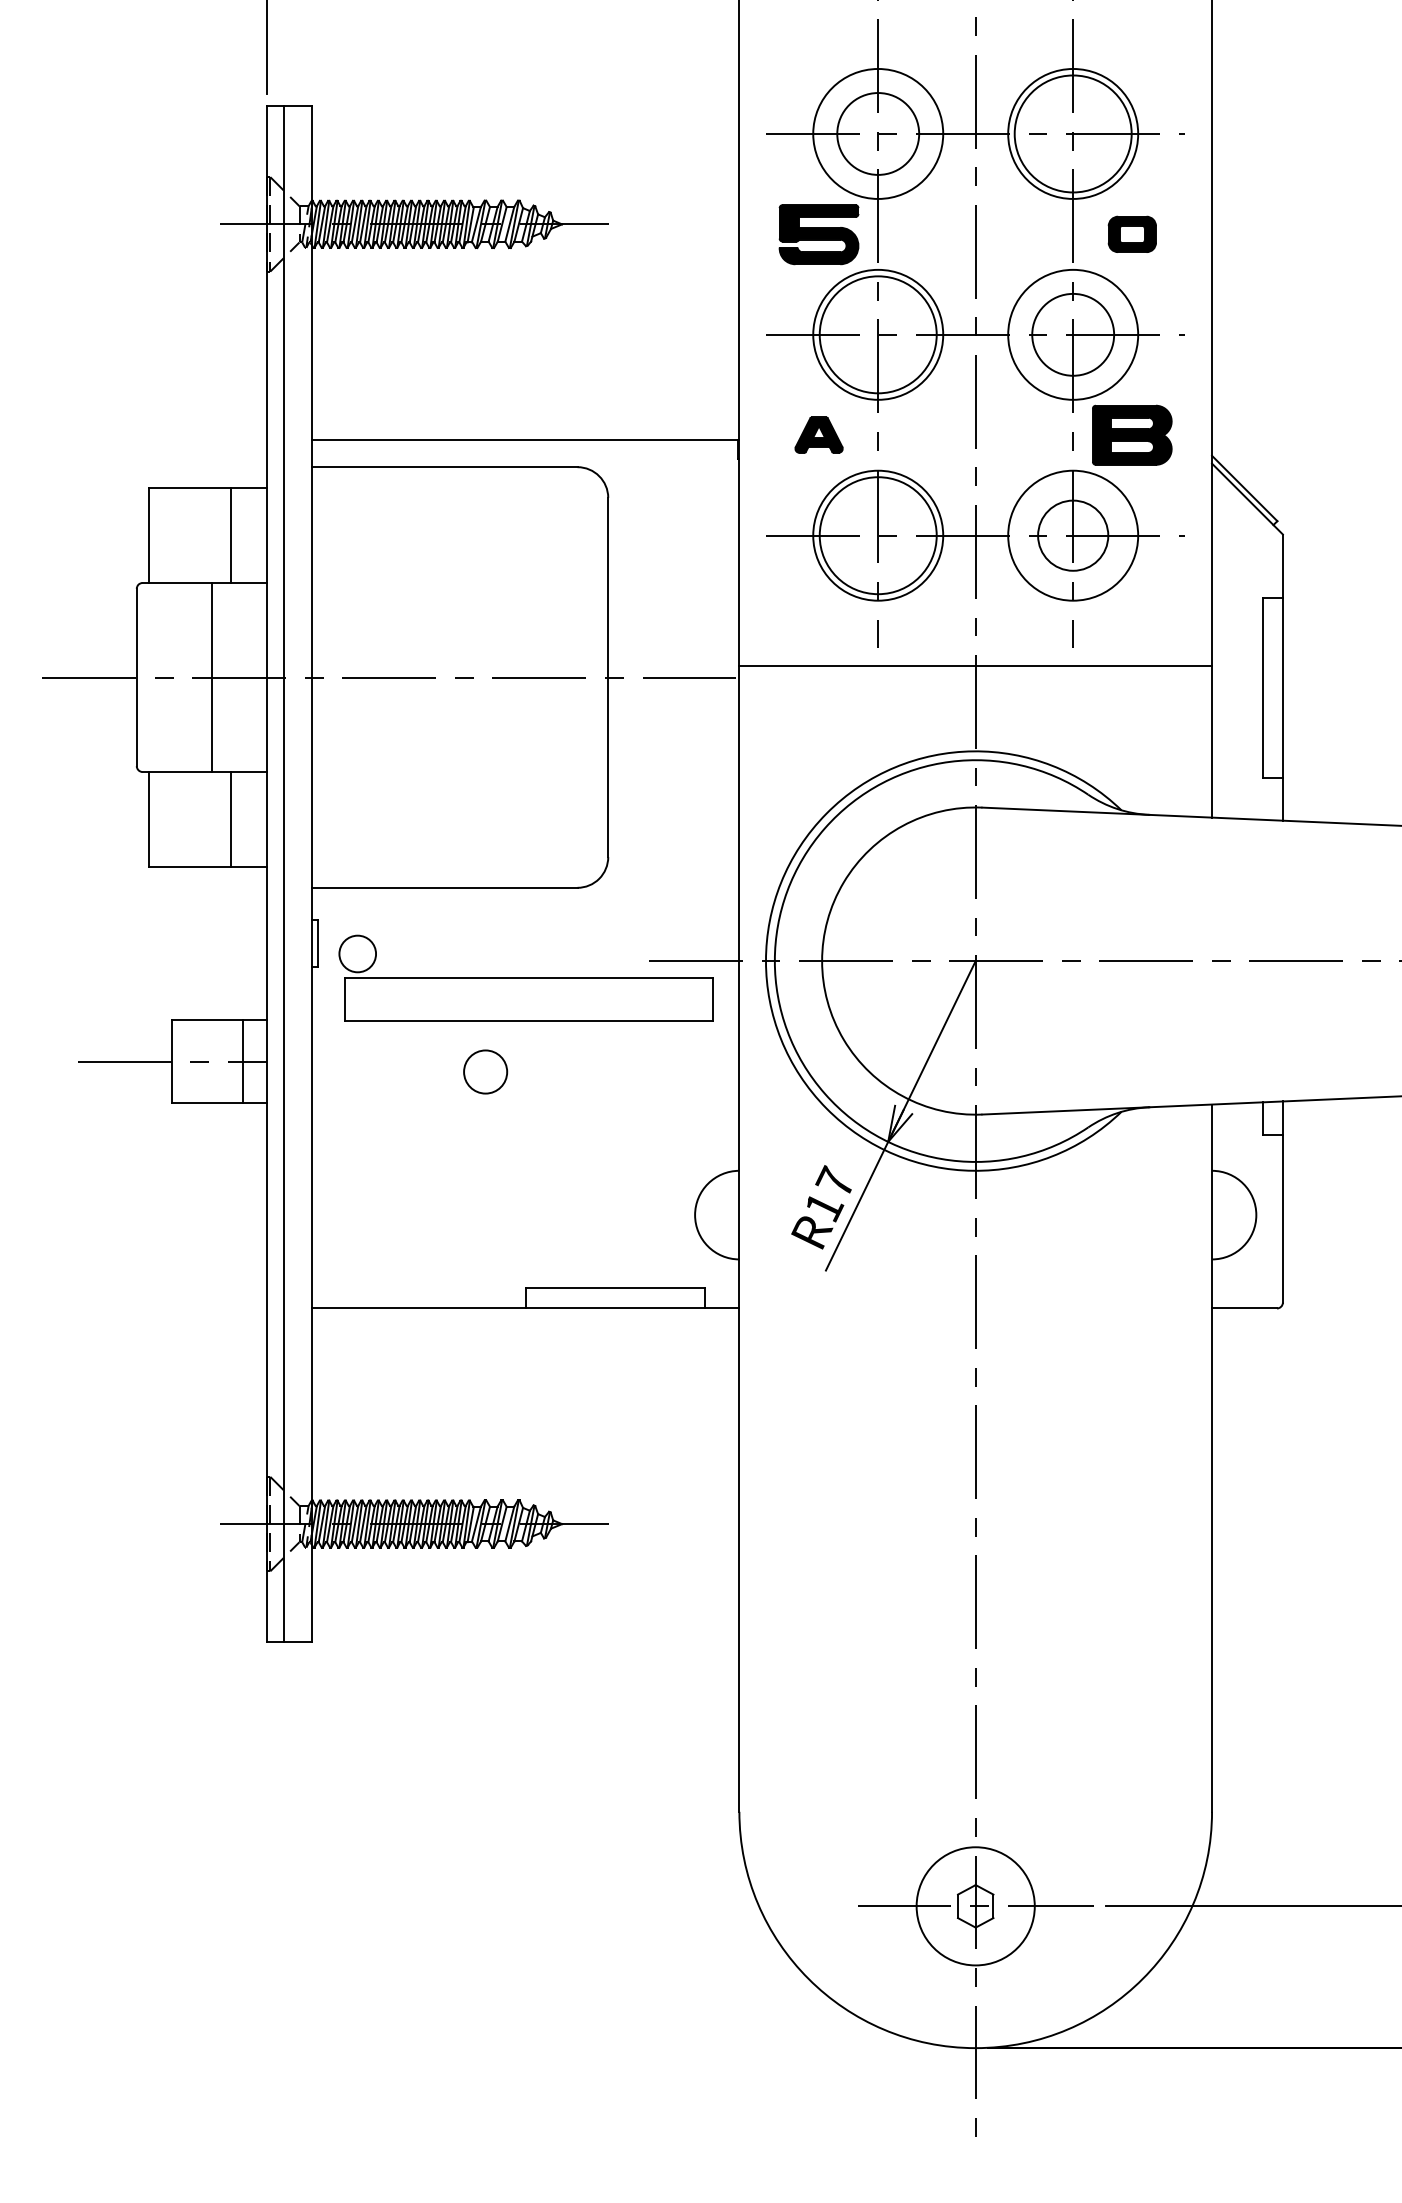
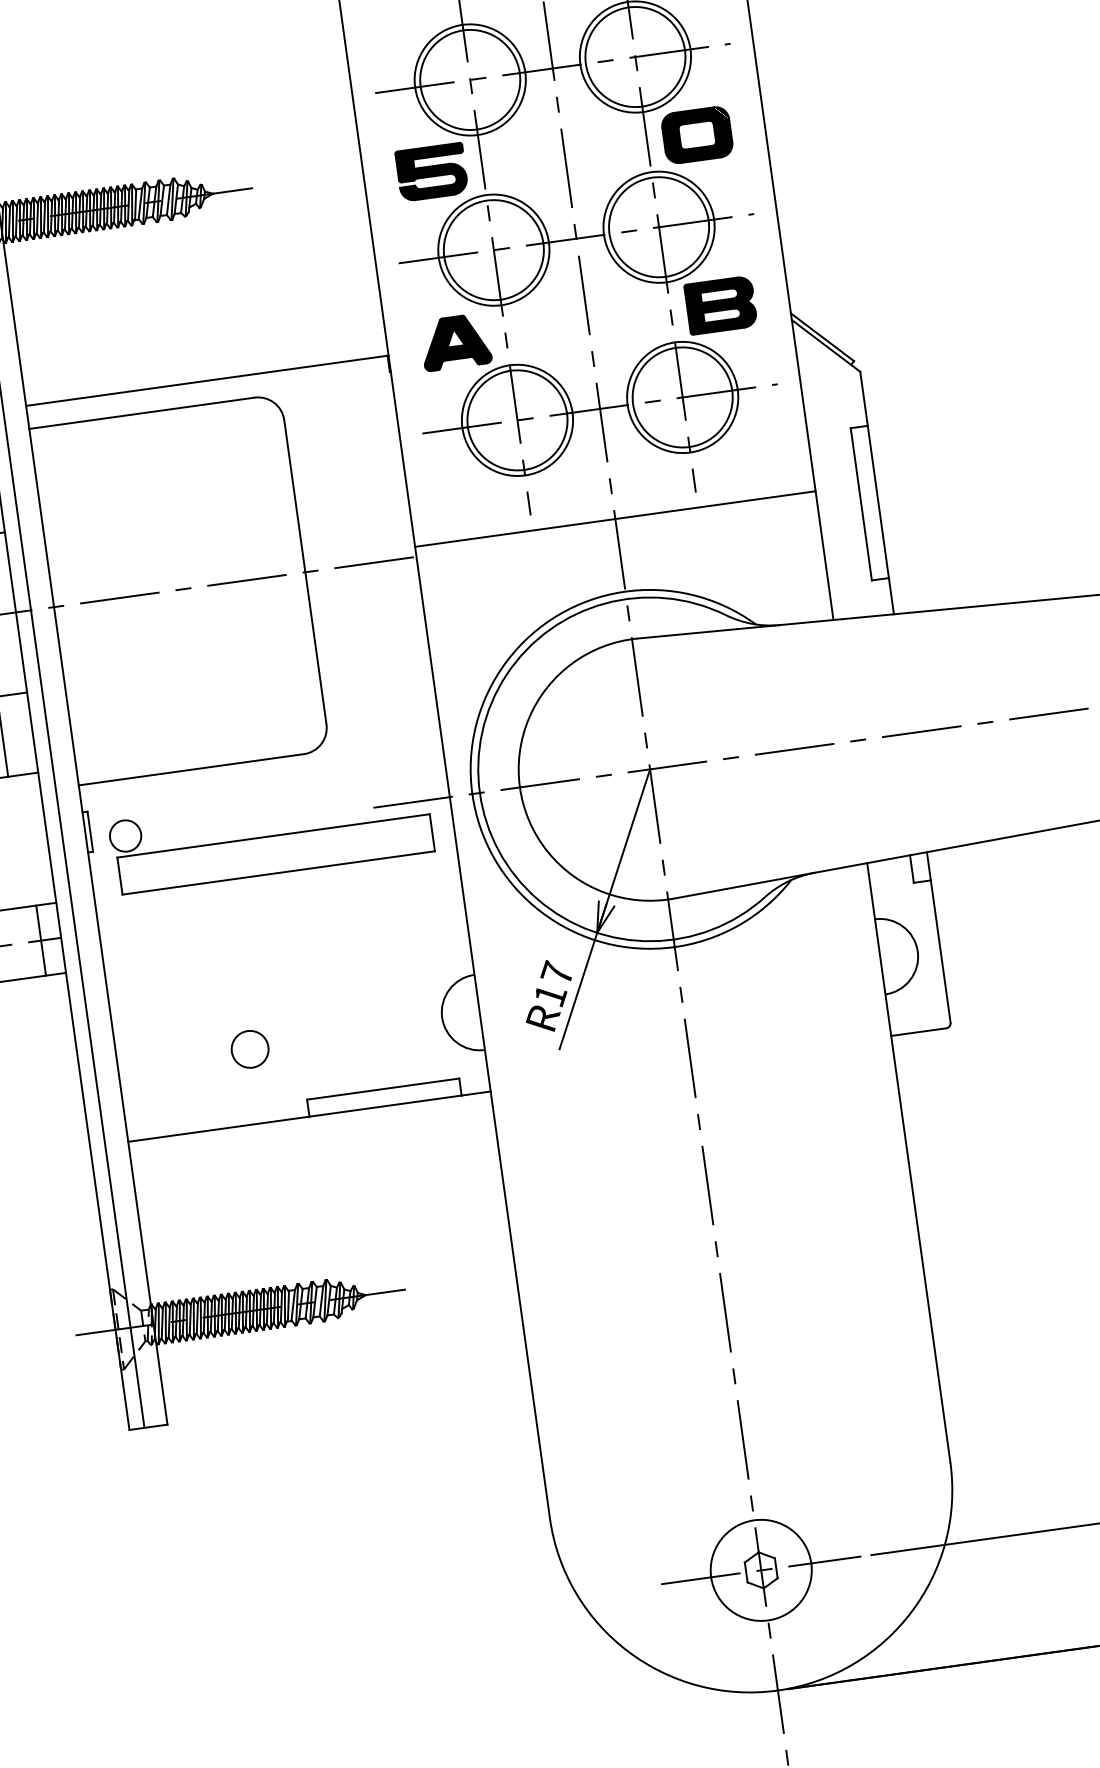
circle: (877, 133) -> (469, 79), size x1.43
part: (1132, 234) -> (697, 135), size x1.67
circle: (1072, 334) -> (658, 227), size x1.43
part: (818, 434) -> (454, 341), size x1.67
circle: (1072, 535) -> (682, 397), size x1.67
circle: (485, 1071) -> (249, 1048), moved

